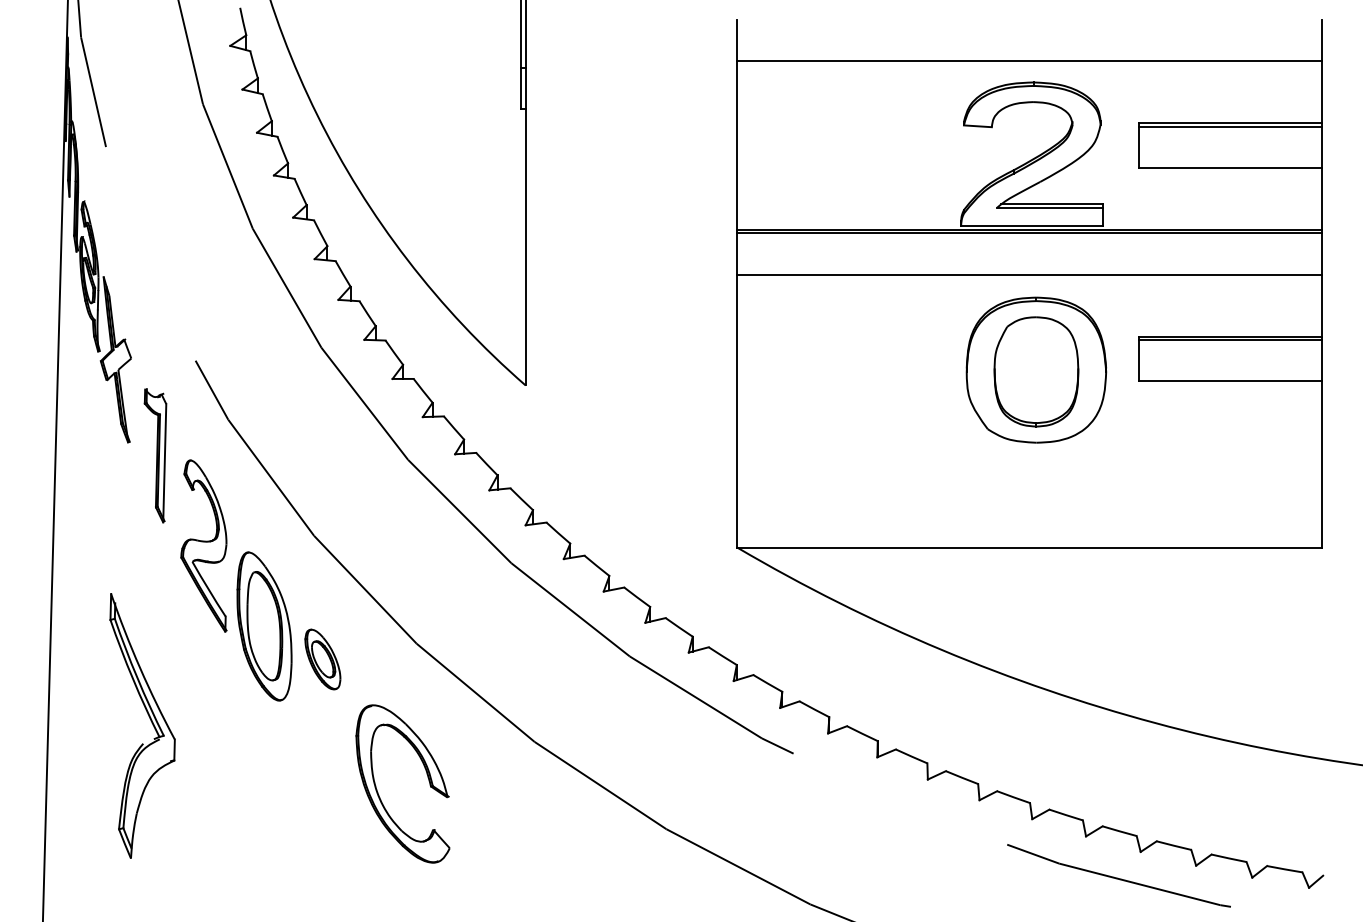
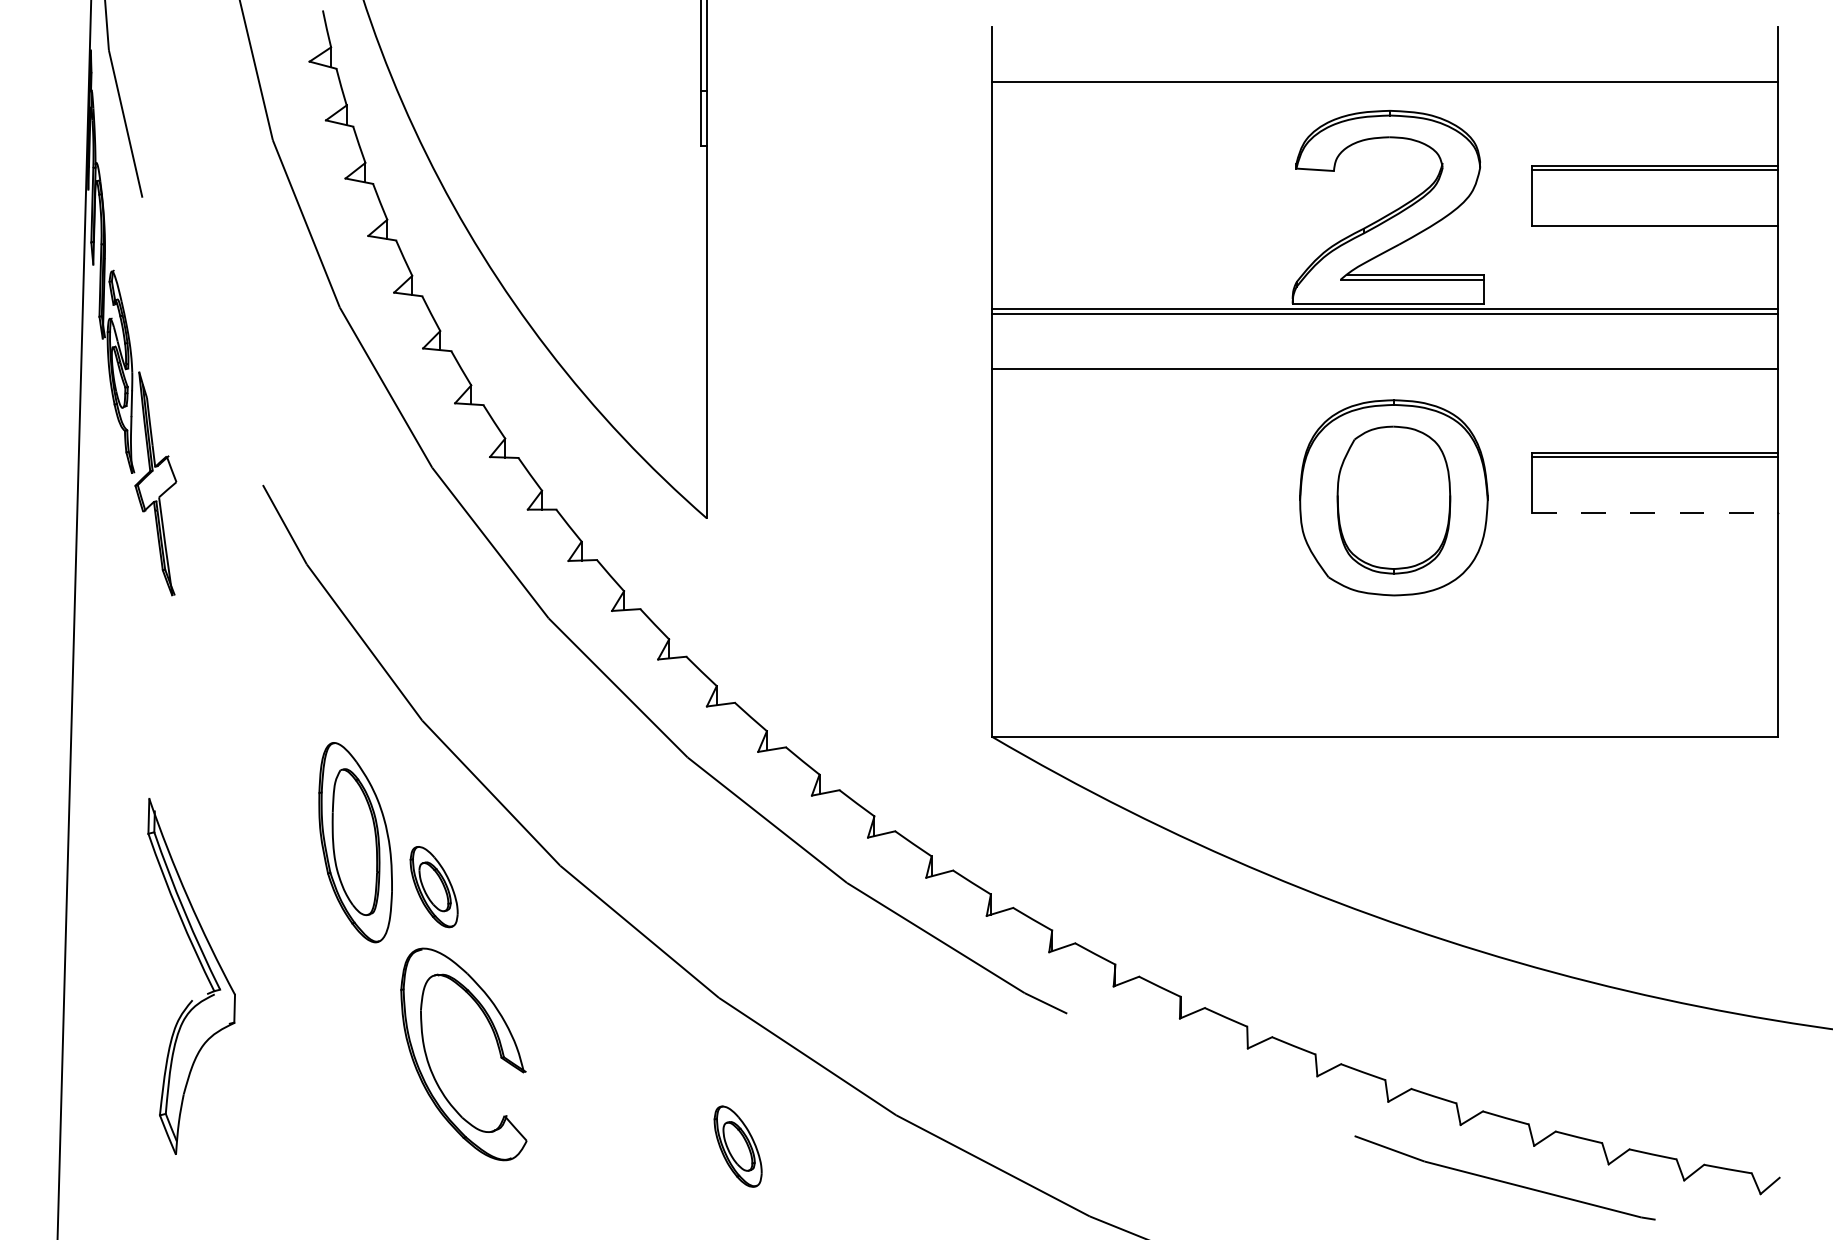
line: (1230, 381) -> (1654, 513), solid -> dashed
part: (155, 455) -> (208, 612), removed
part: (203, 545) -> (273, 733), removed
part: (426, 774) -> (495, 1041), moved
part: (548, 852) -> (737, 1146), added

